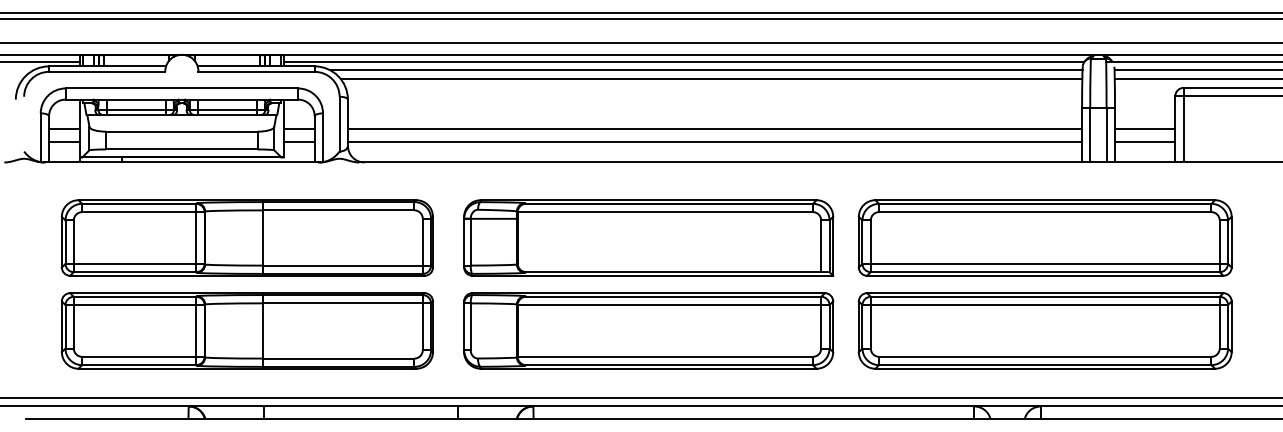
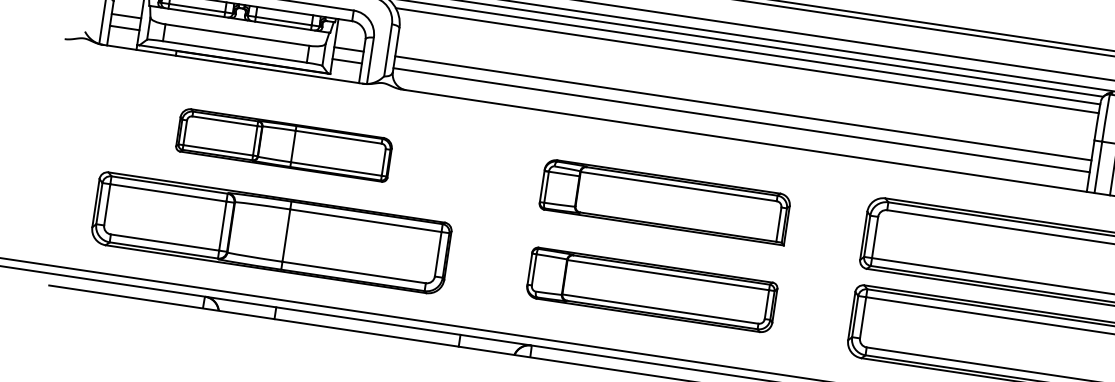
part: (246, 237) -> (283, 144), size x0.6
part: (648, 237) -> (664, 201), size x0.7
part: (648, 330) -> (651, 289), size x0.7

